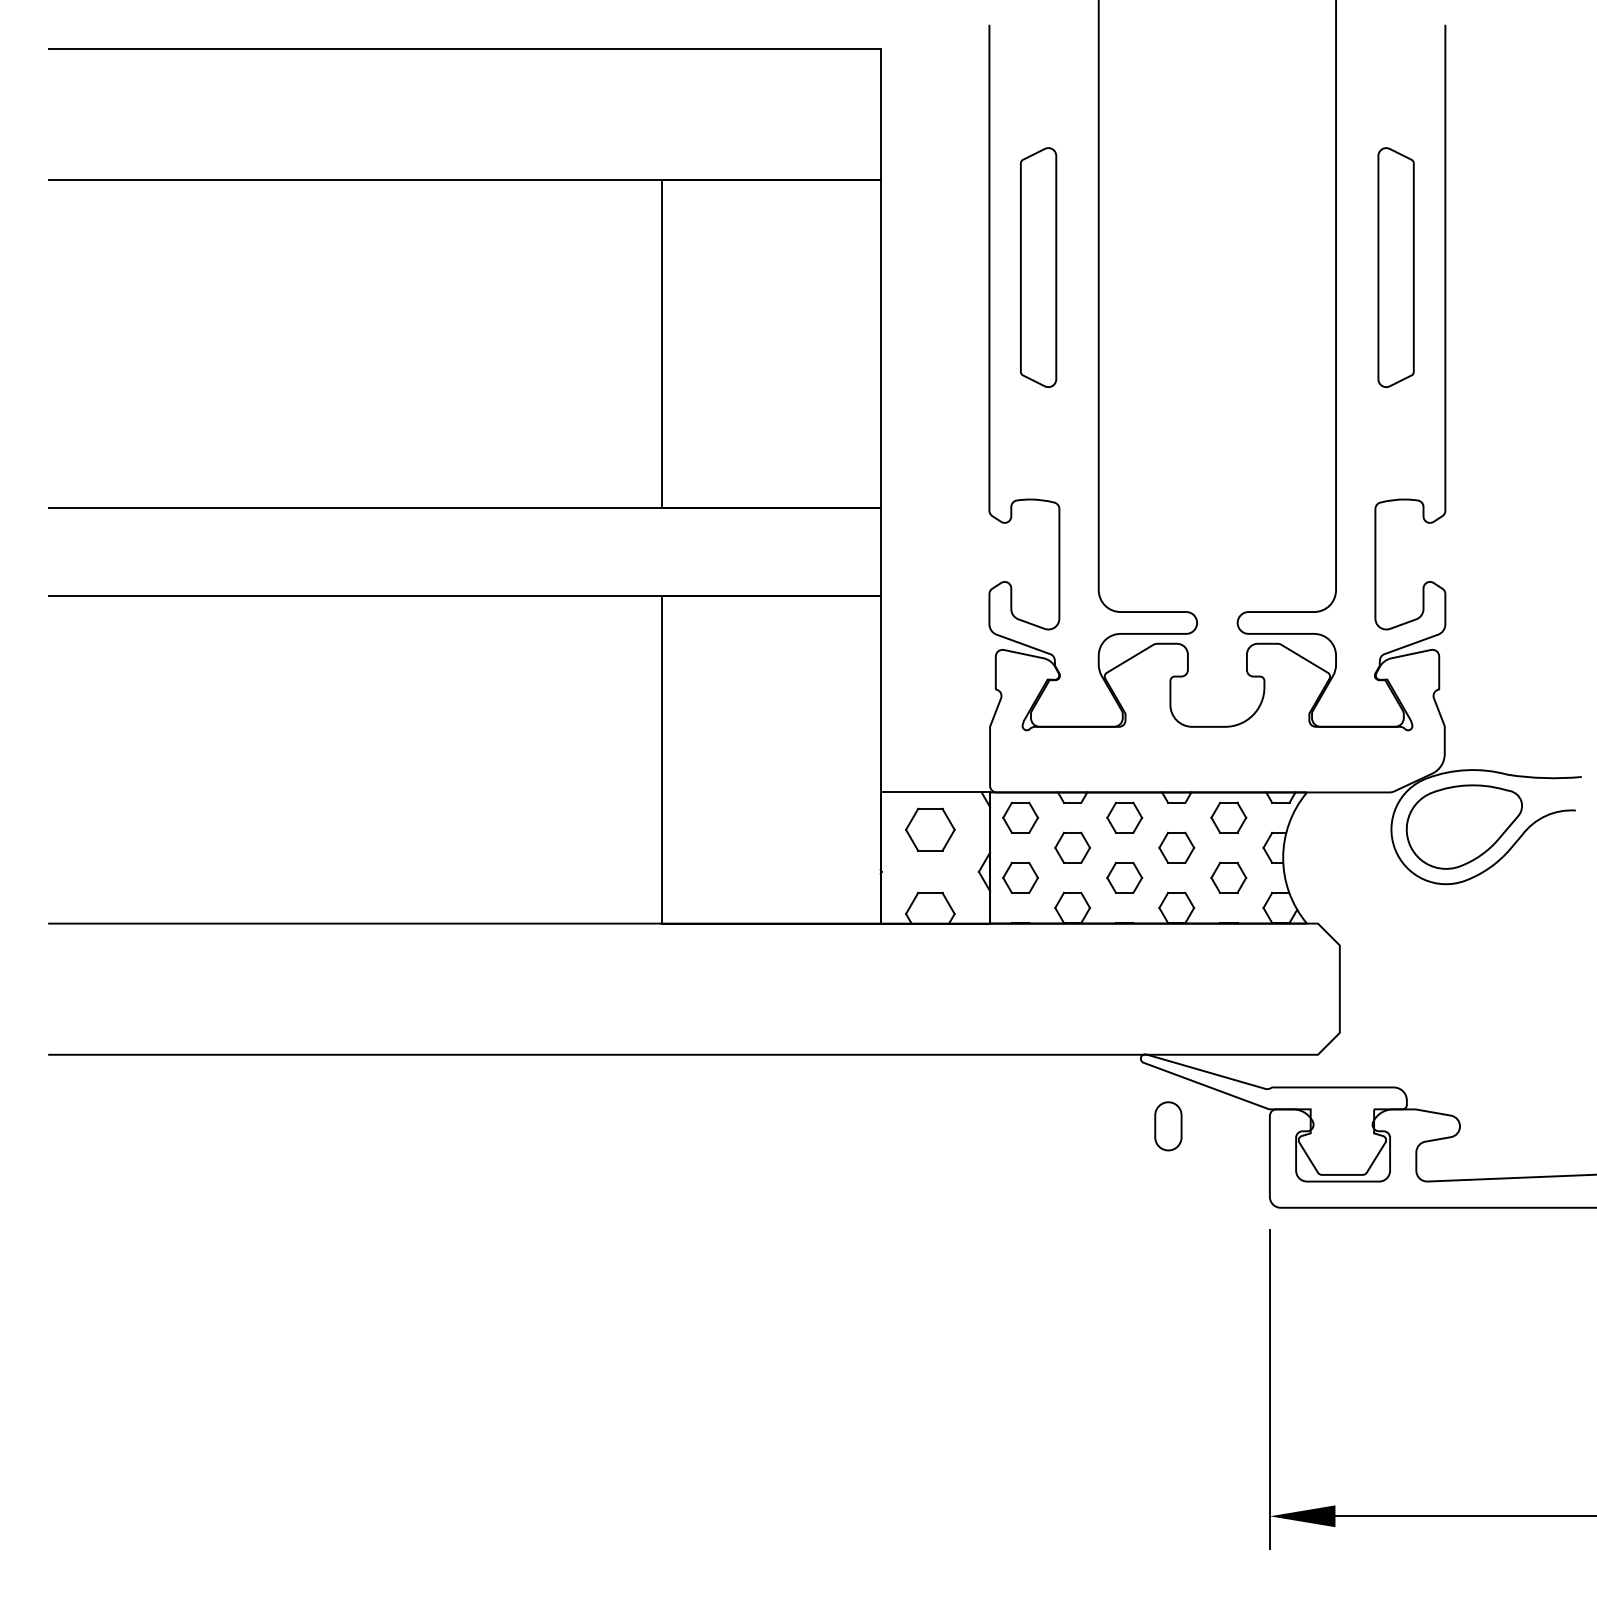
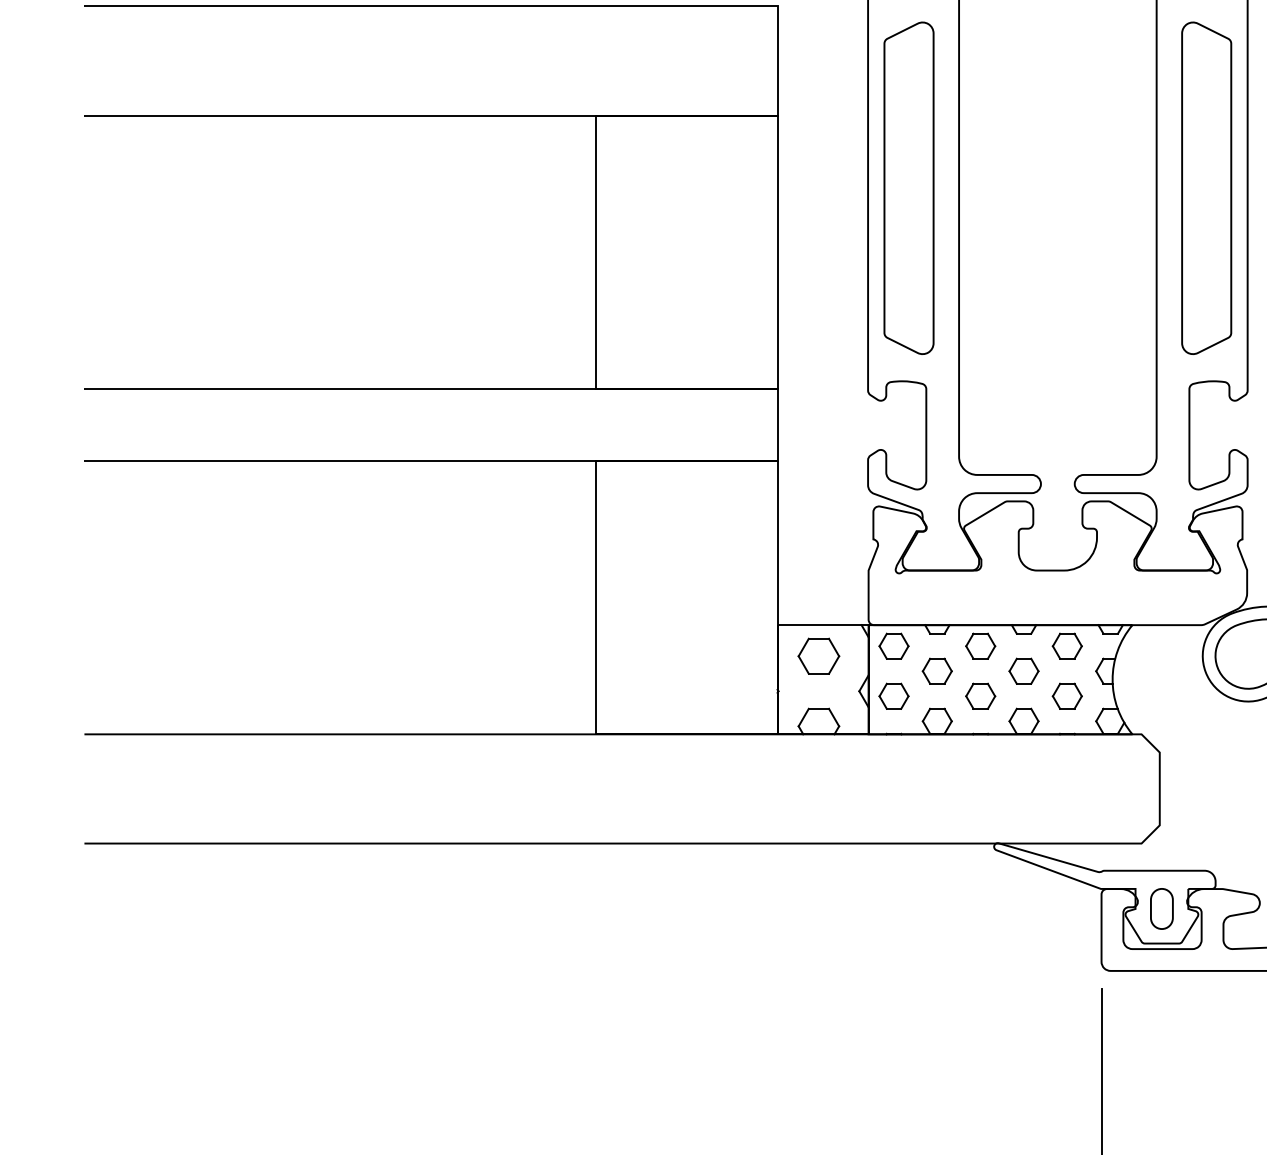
part: (1038, 267) -> (908, 188), size x1.67
part: (1395, 267) -> (1206, 188), size x1.67
part: (1168, 1126) -> (1162, 909), moved

